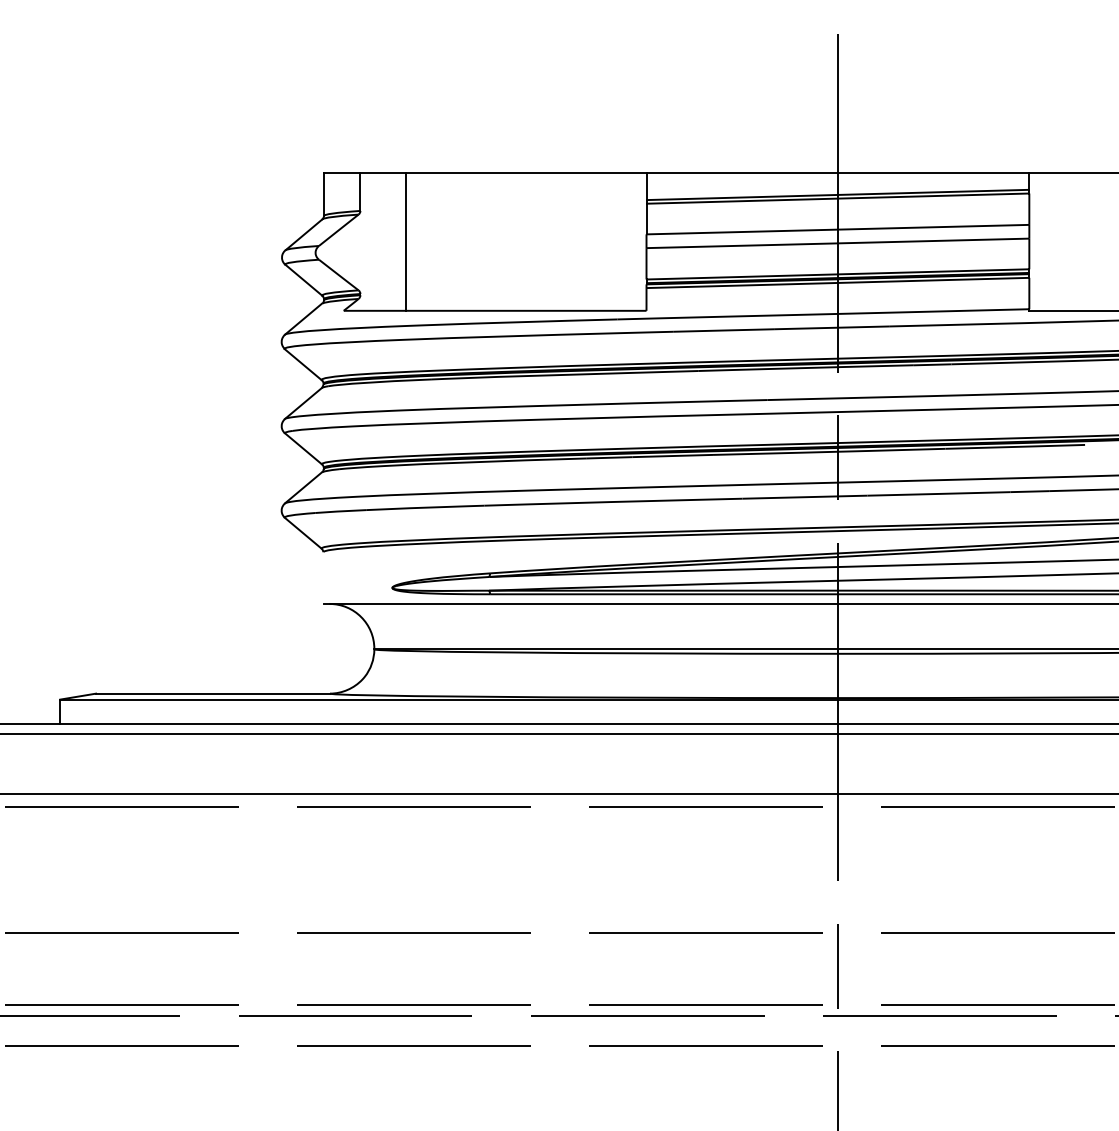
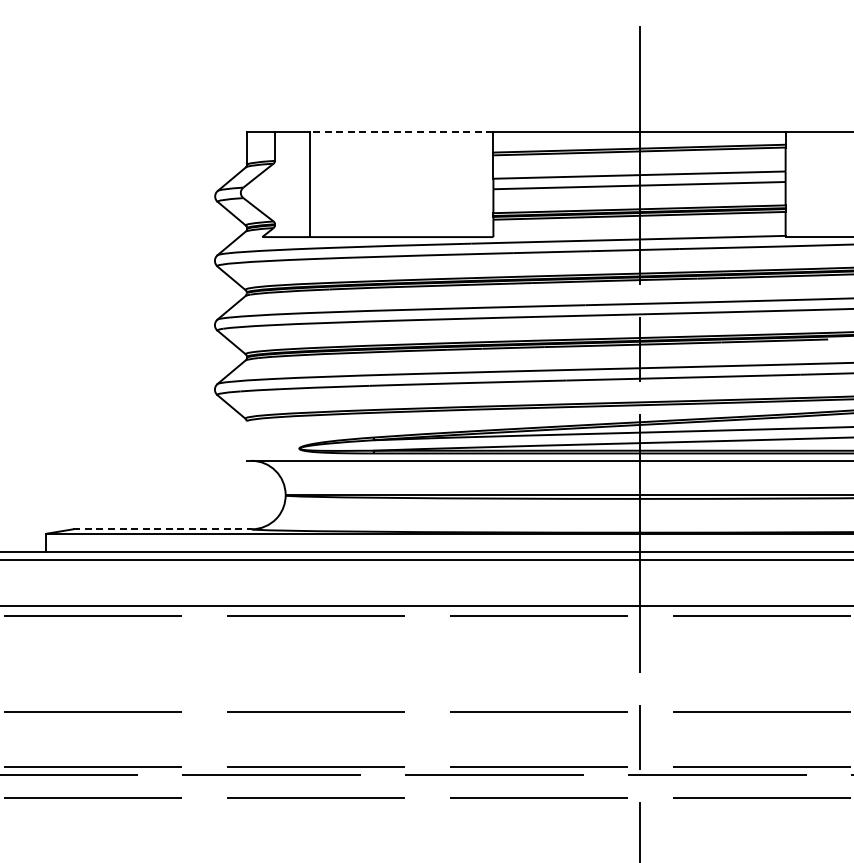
line: (526, 173) -> (401, 132), solid -> dashed
line: (214, 693) -> (163, 529), solid -> dashed

